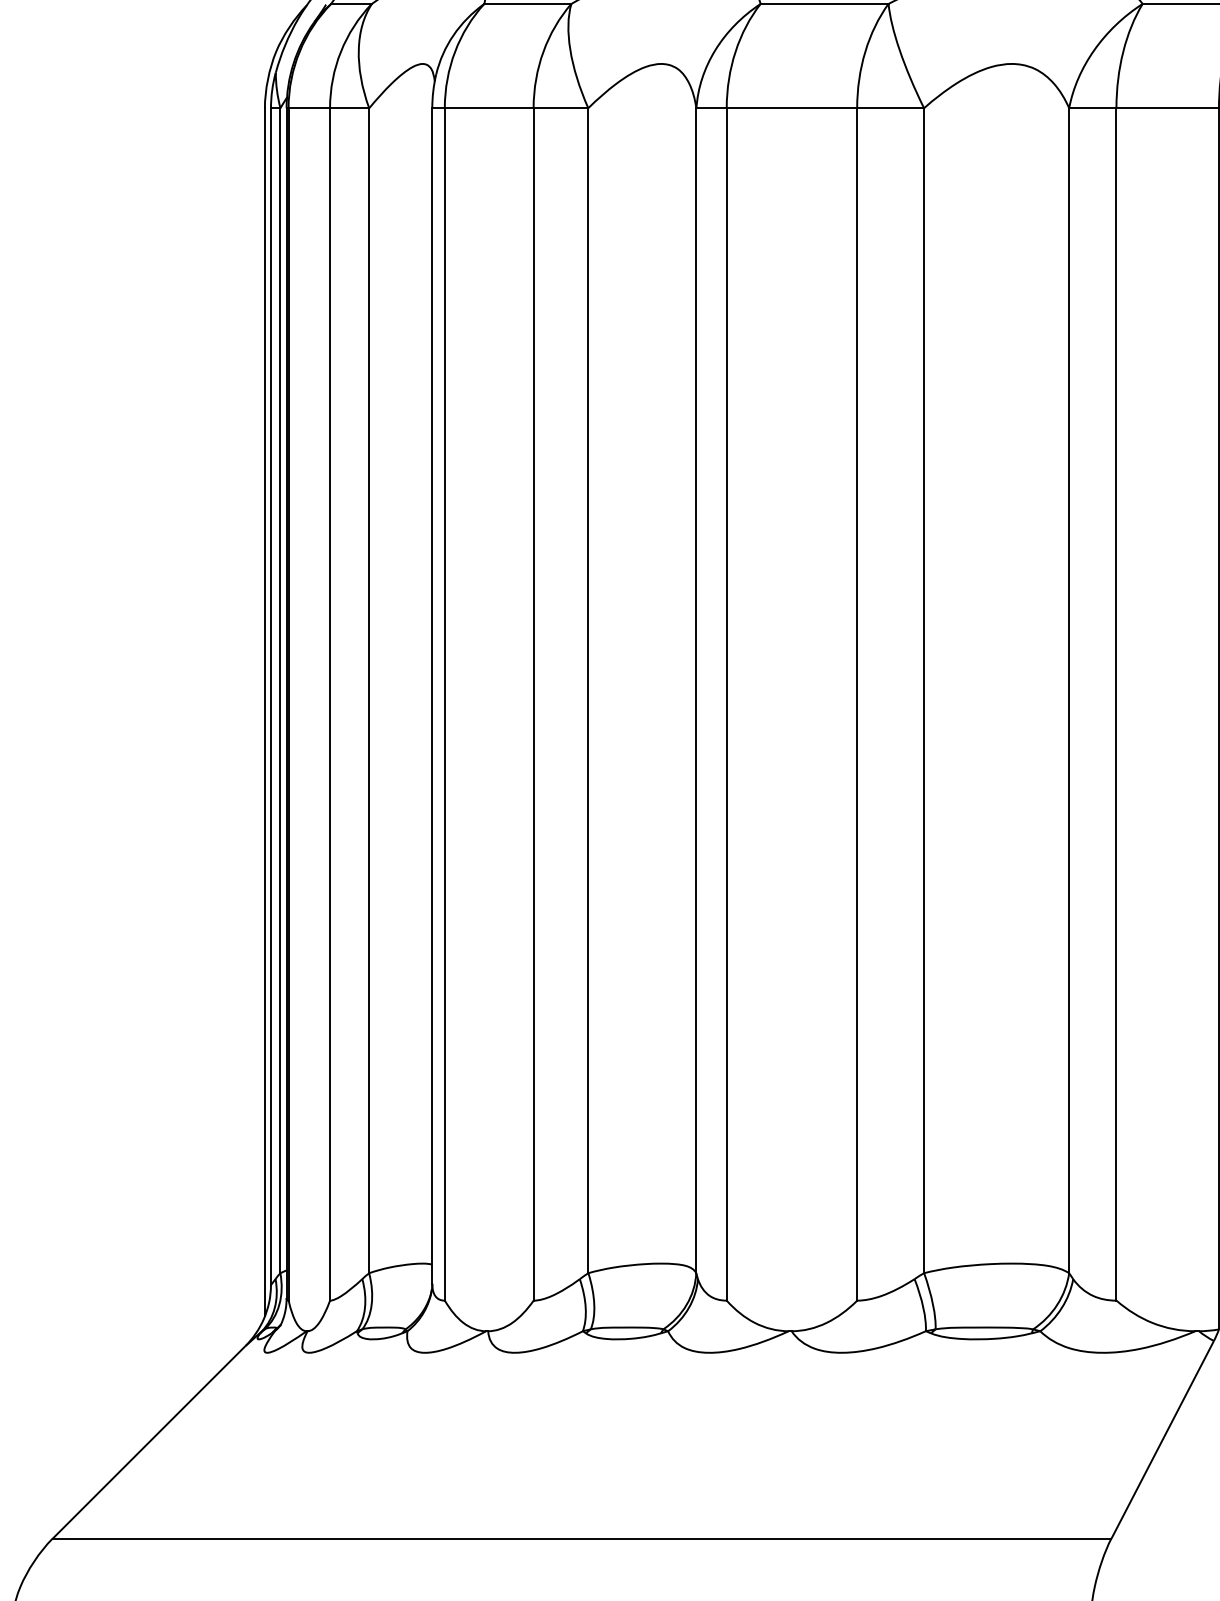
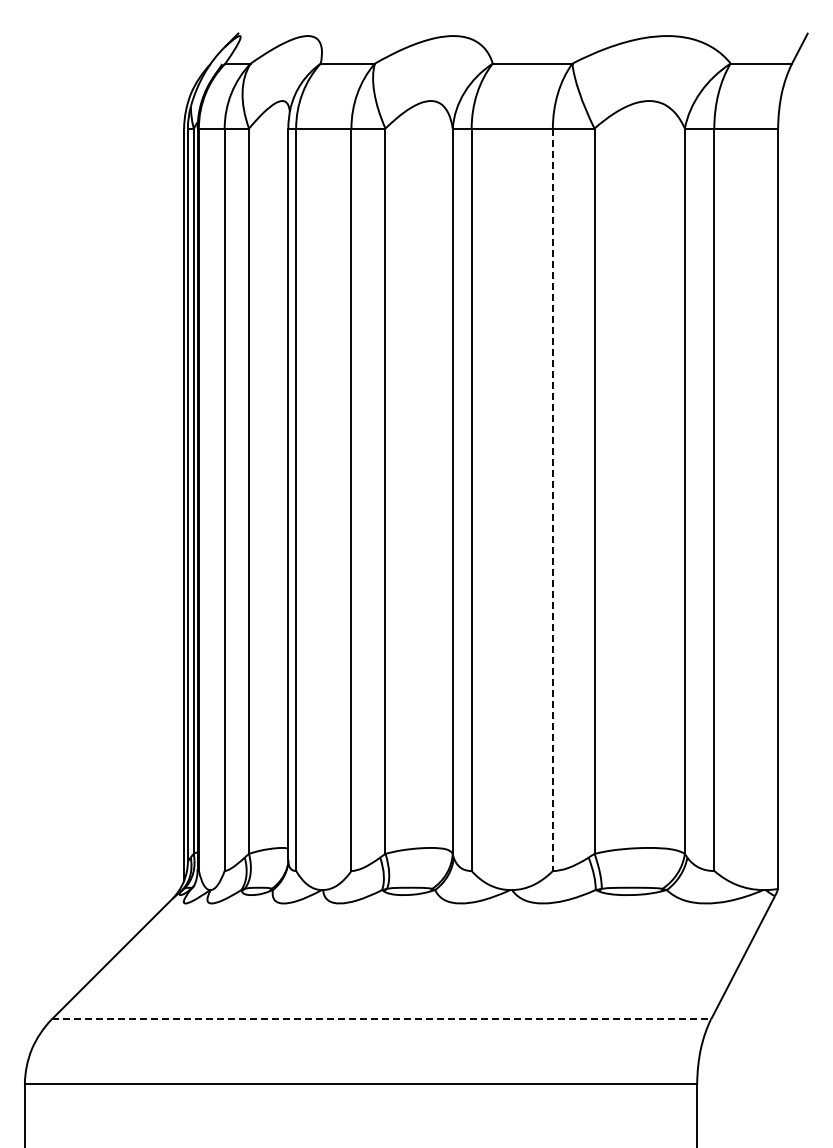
line: (856, 705) -> (552, 500), solid -> dashed
line: (581, 1539) -> (381, 1019), solid -> dashed

